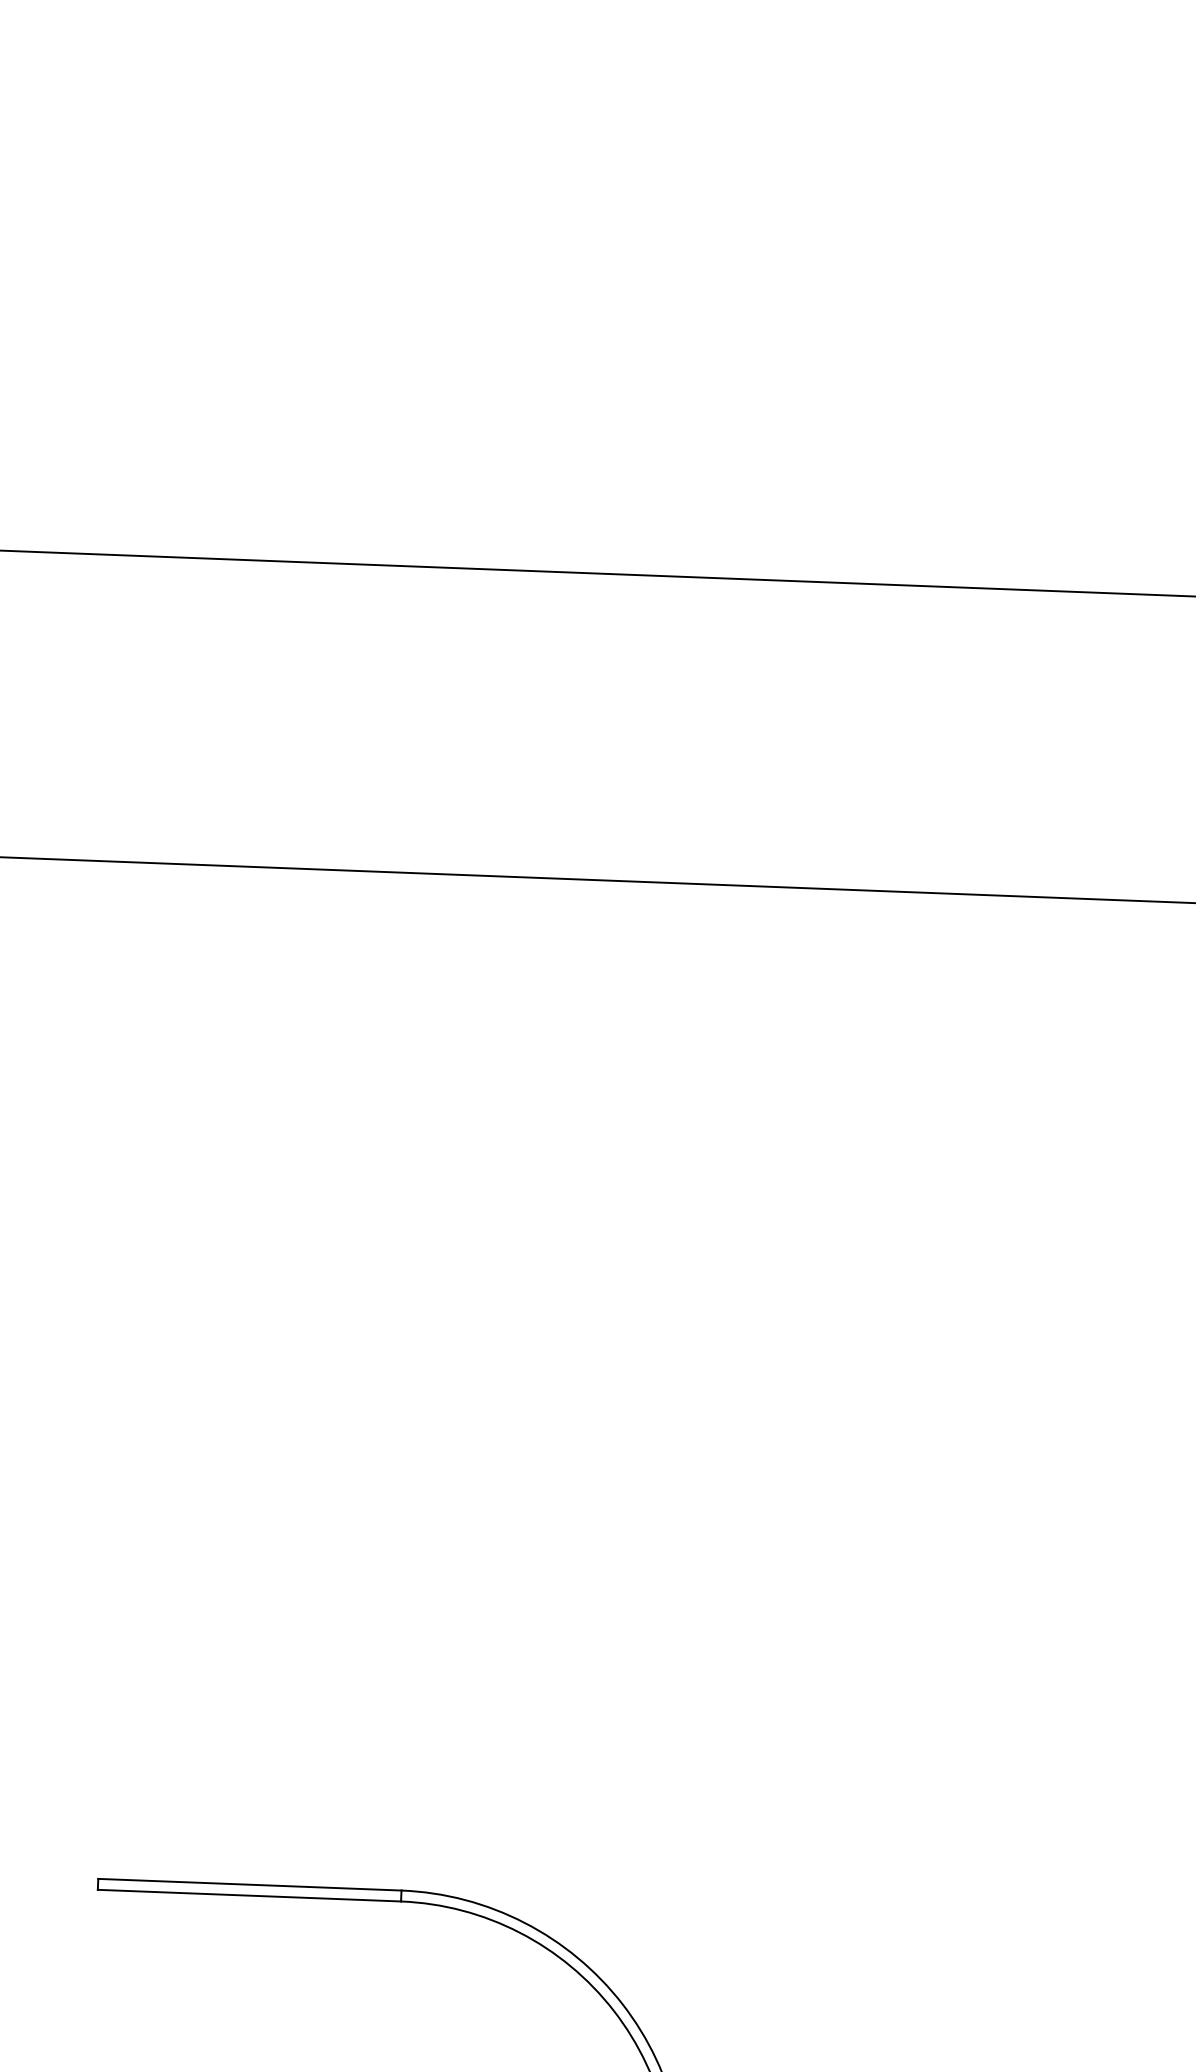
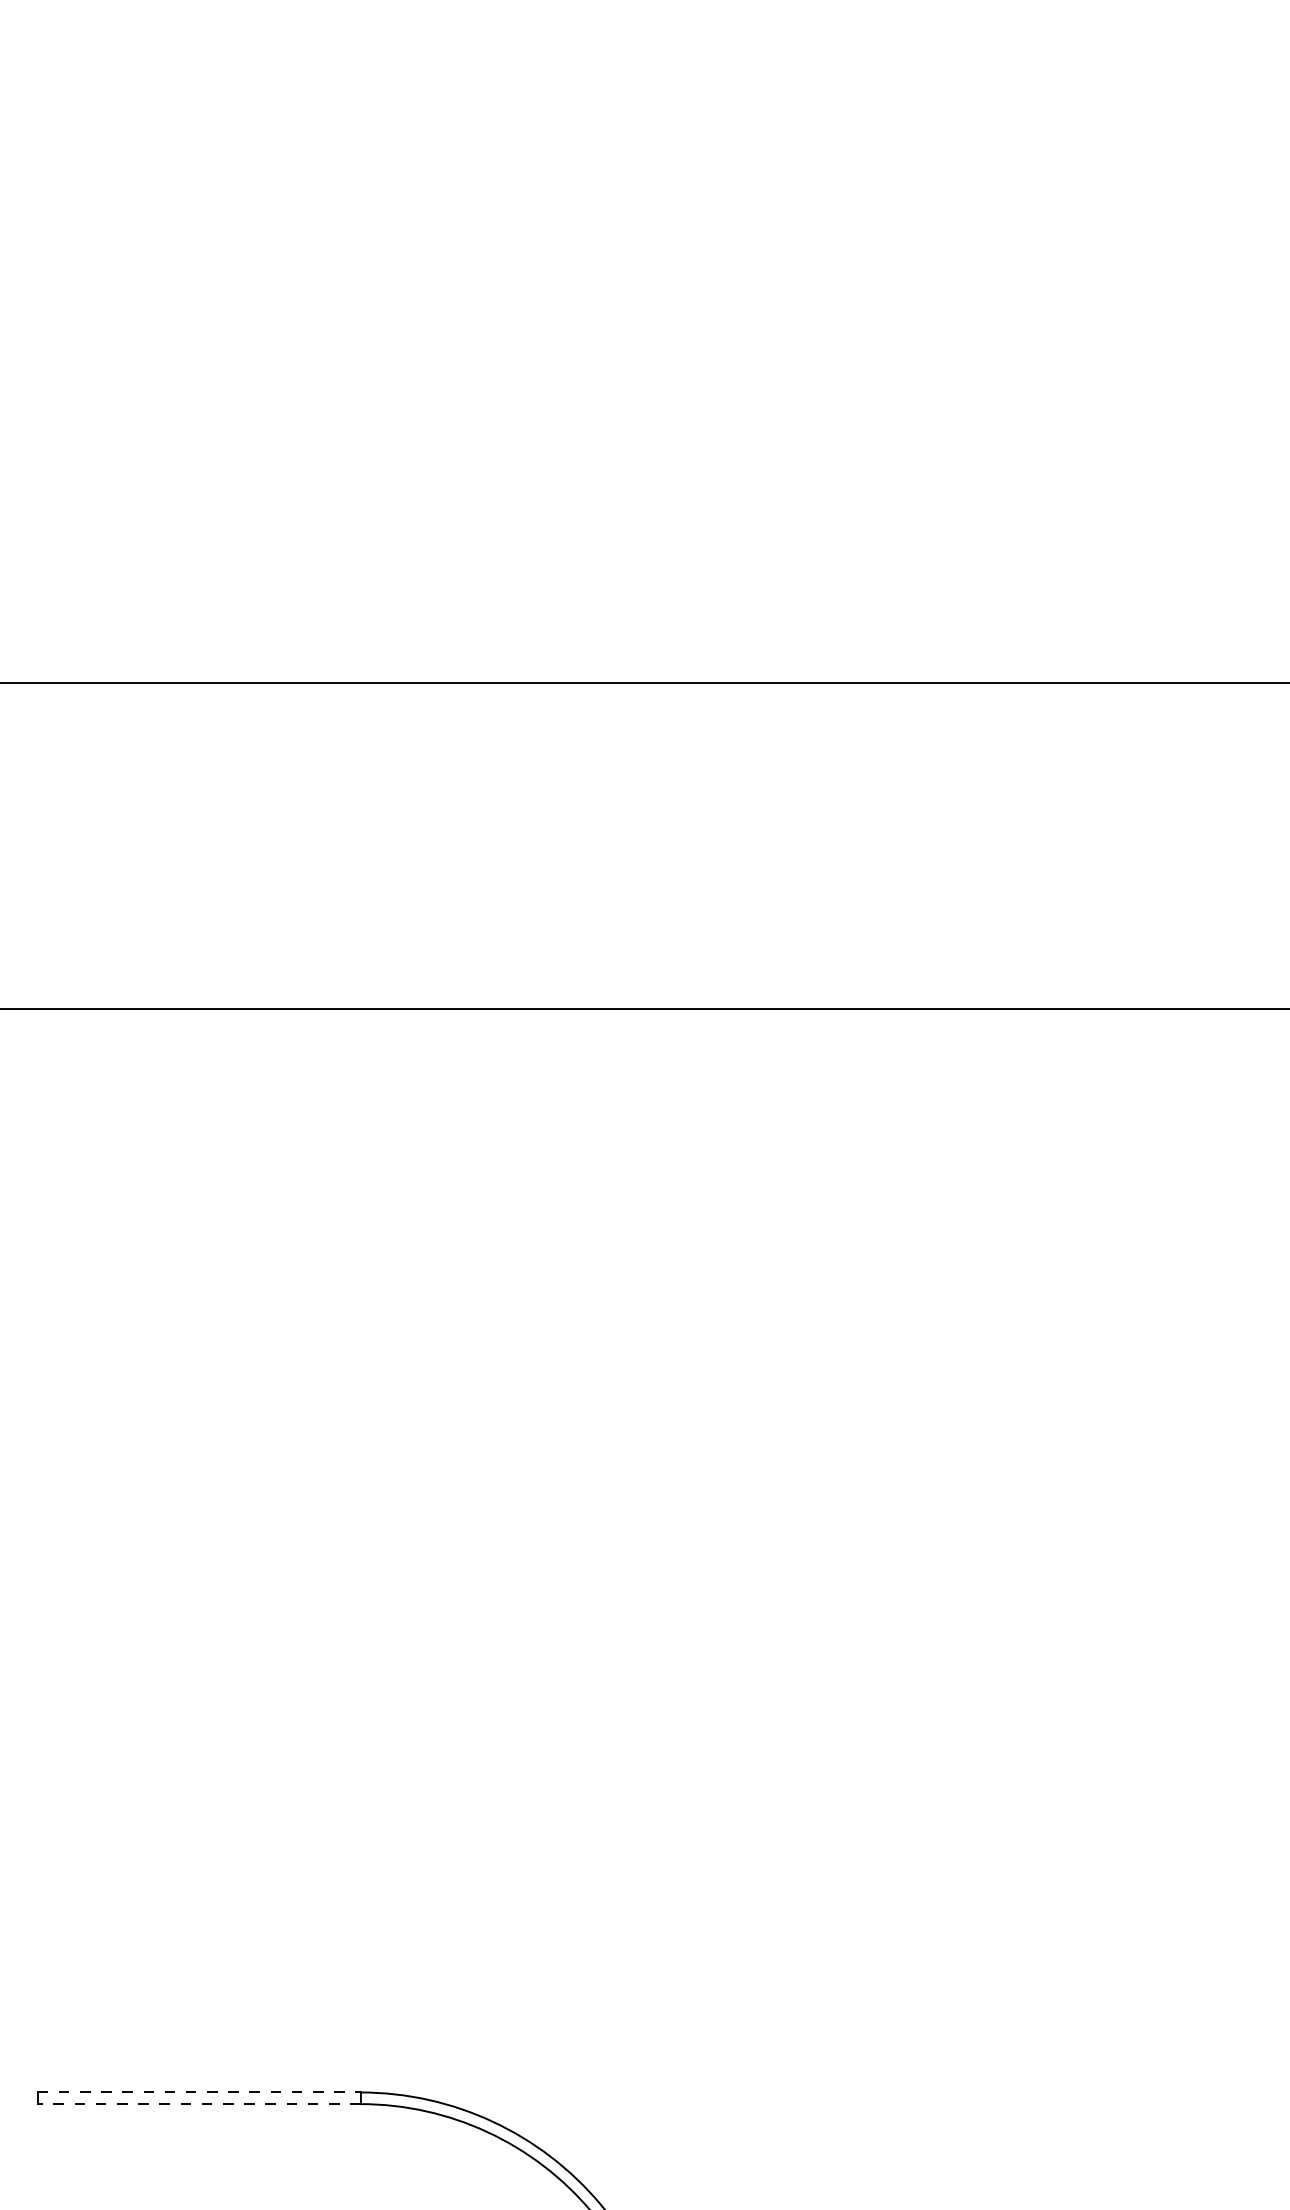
line: (250, 1884) -> (199, 2092), solid -> dashed
line: (249, 1896) -> (199, 2104), solid -> dashed

